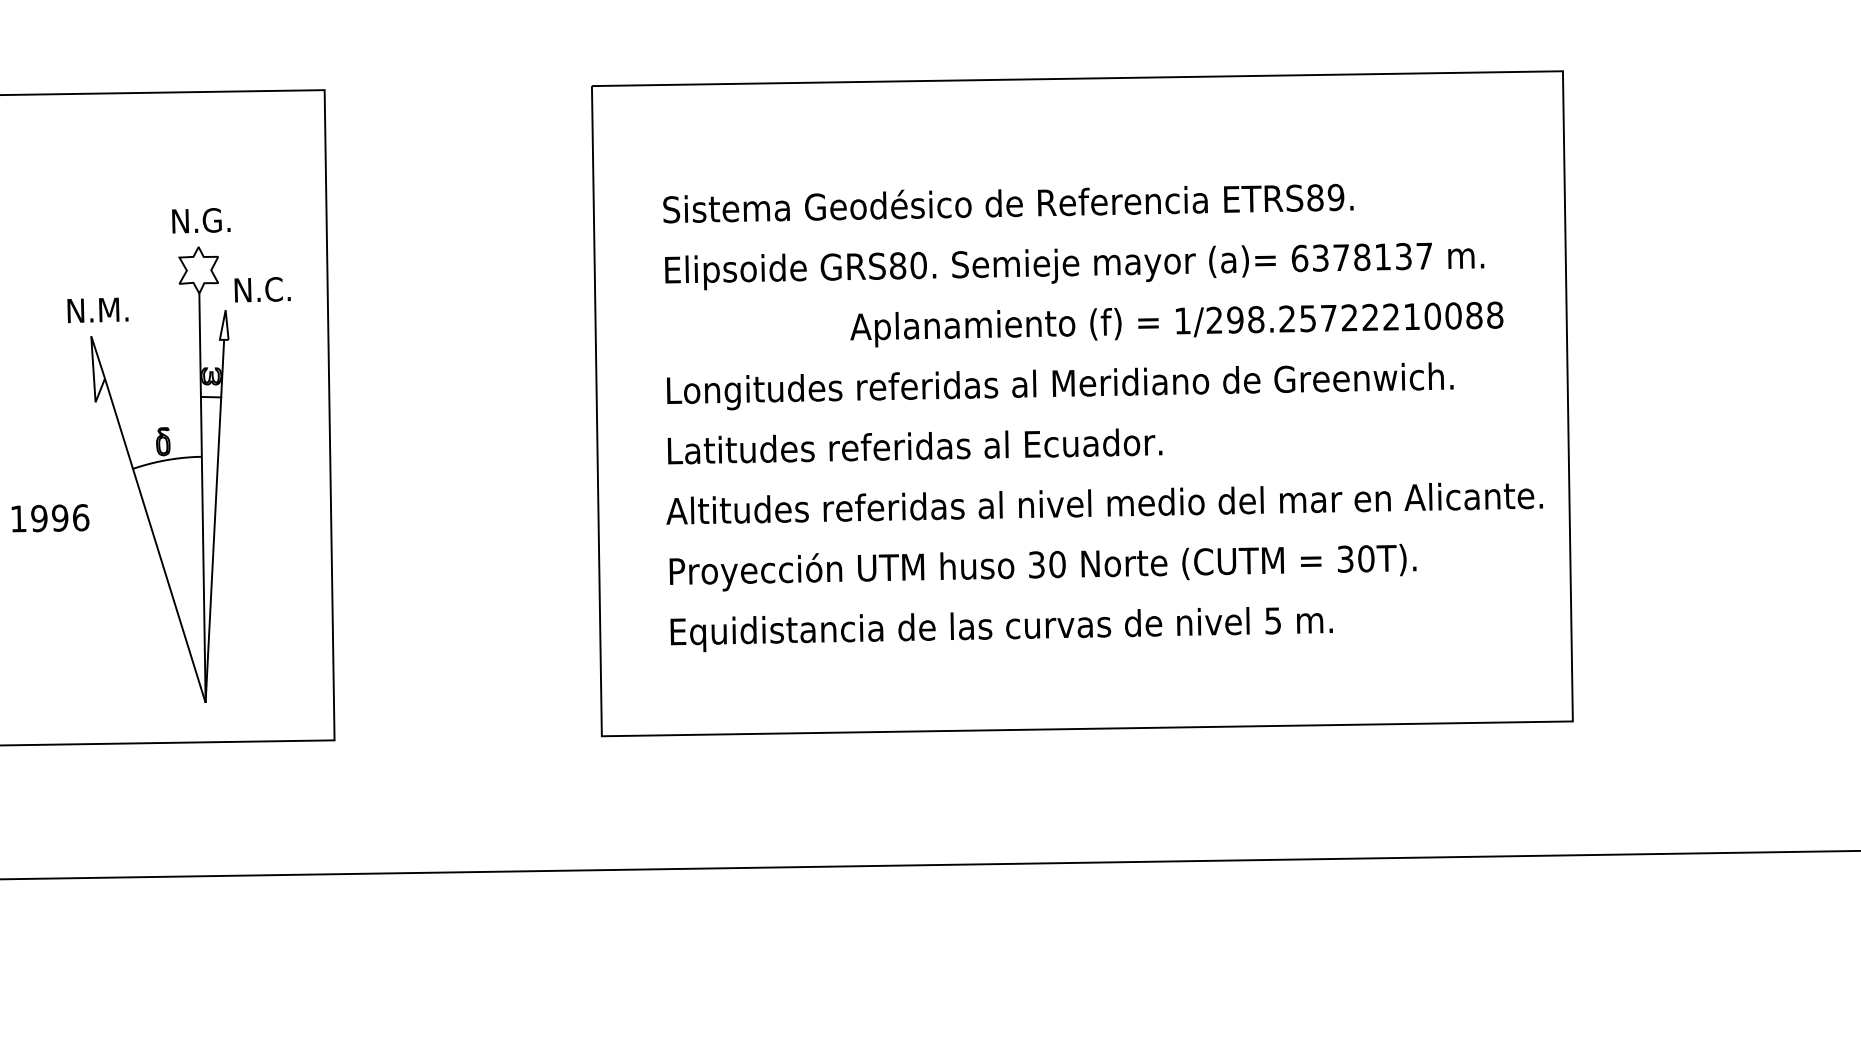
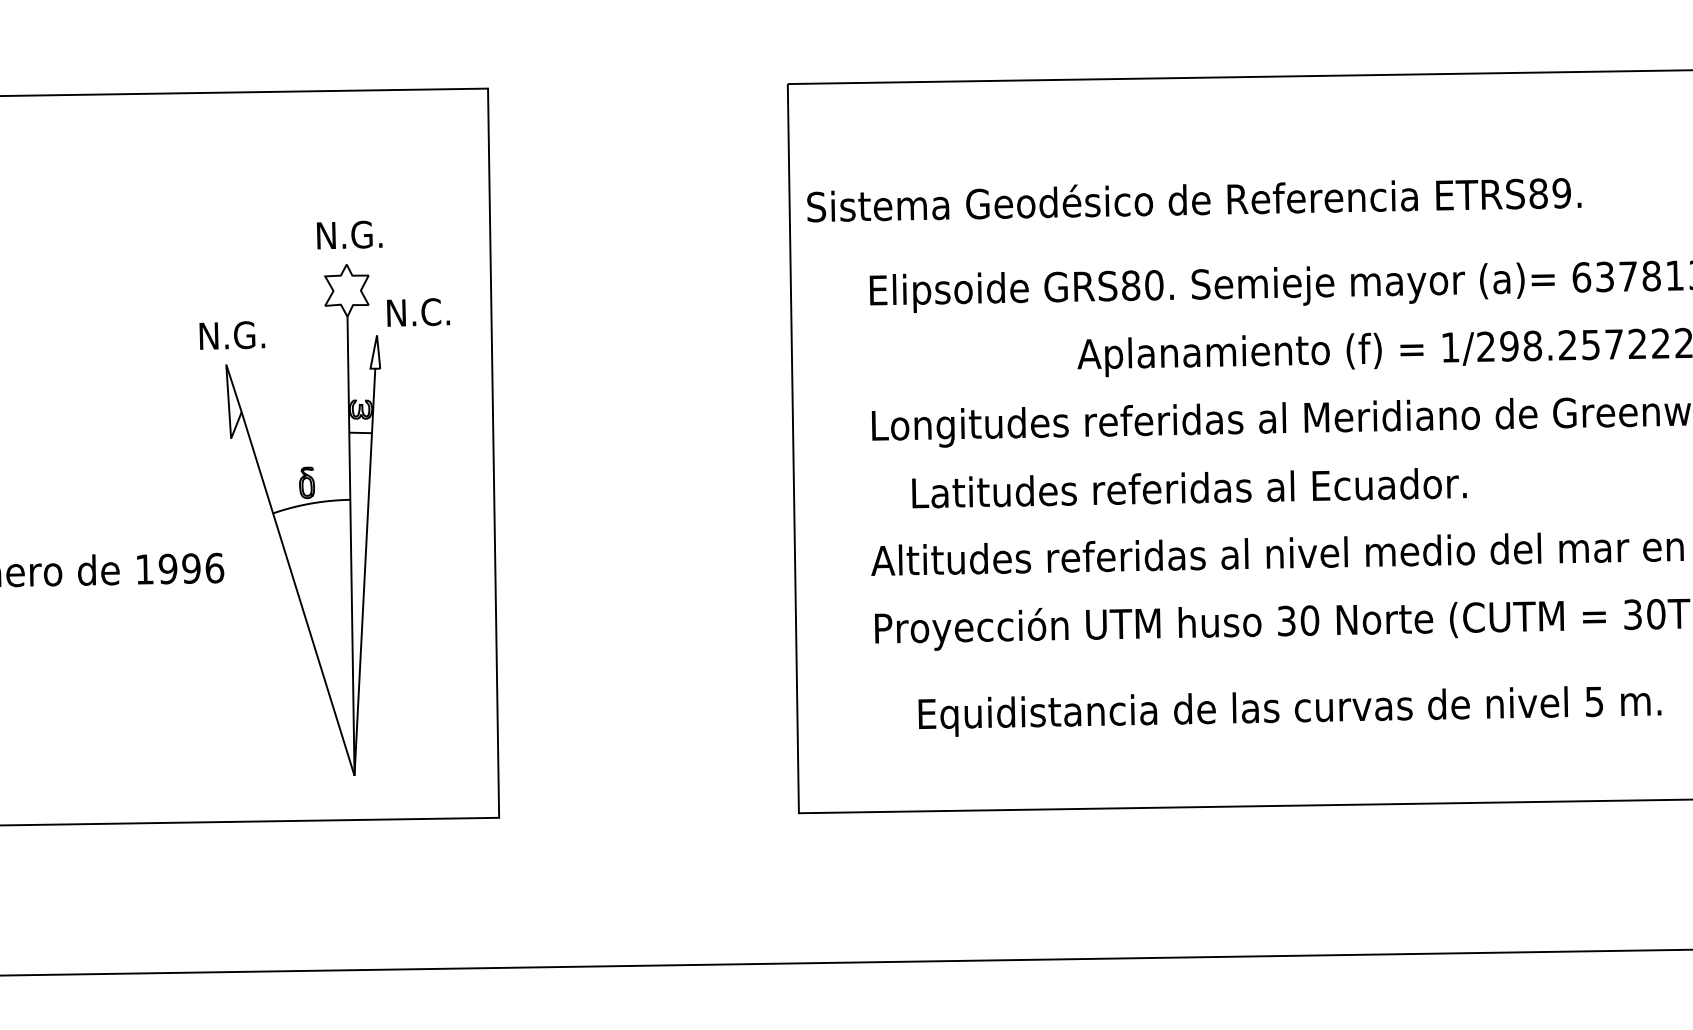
text: (1008, 203) -> (1194, 200), moved
text: (113, 309) -> (251, 334), N.M. -> N.G.
text: (914, 446) -> (1188, 488), moved
text: (1001, 629) -> (1289, 711), moved

